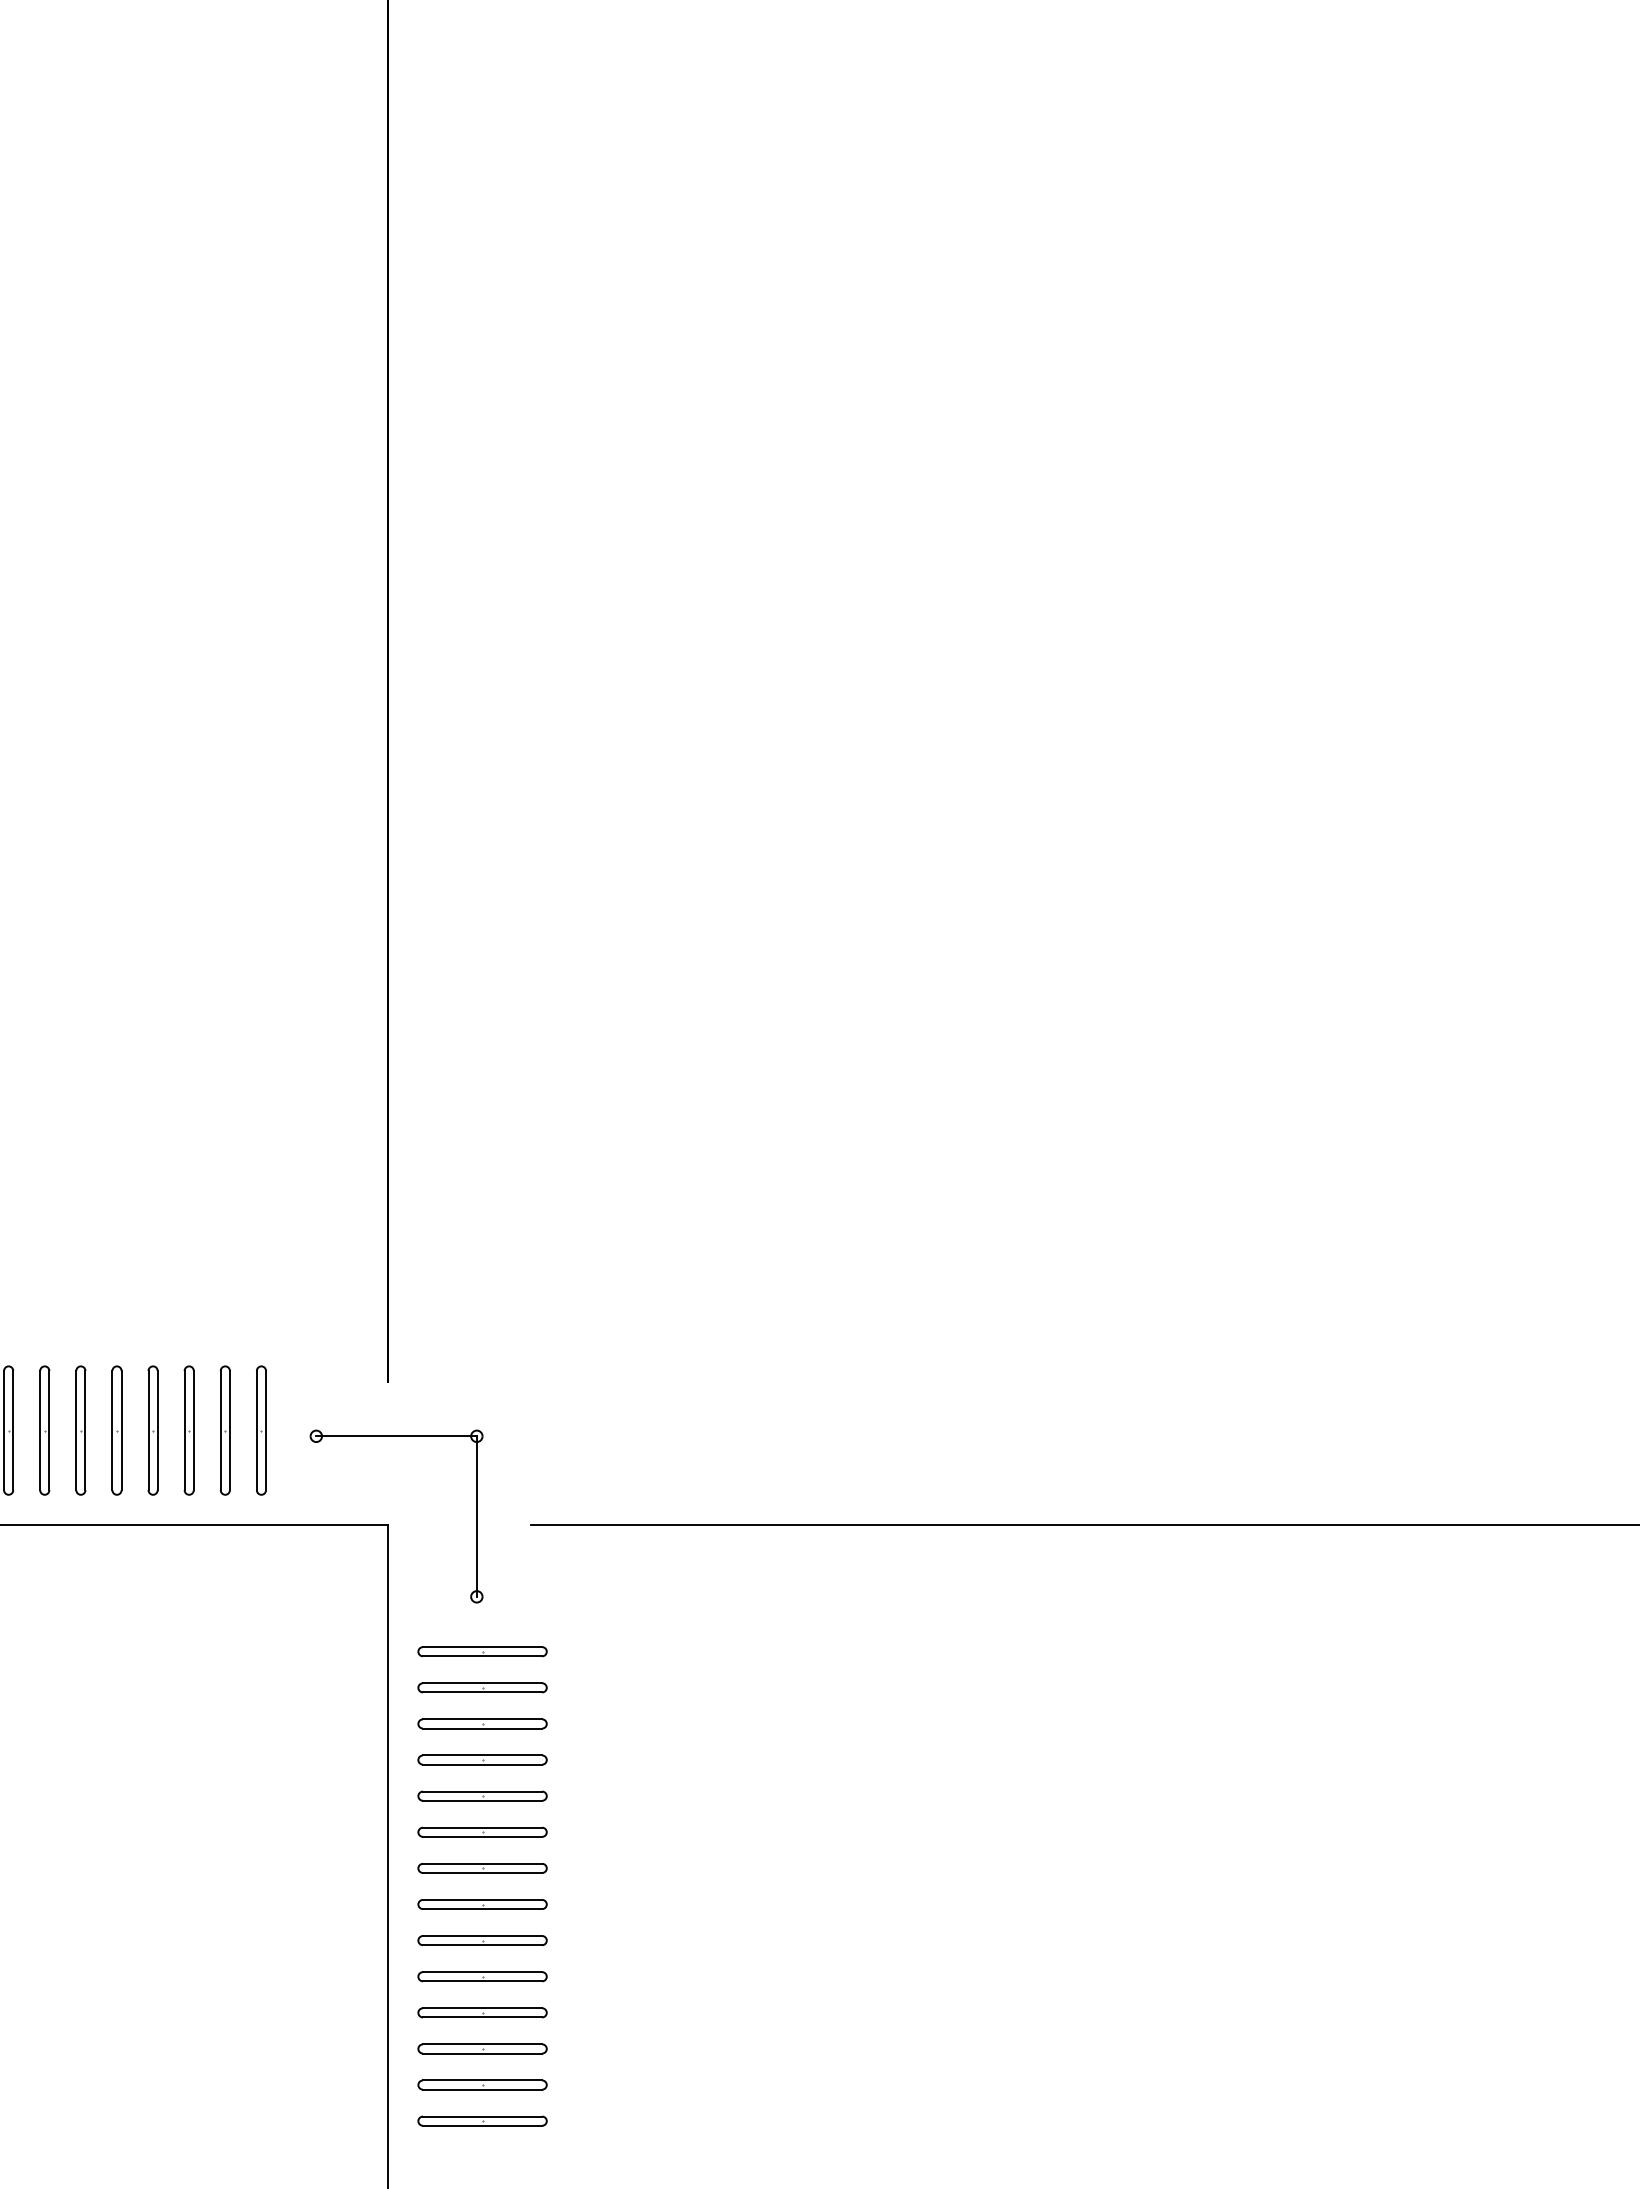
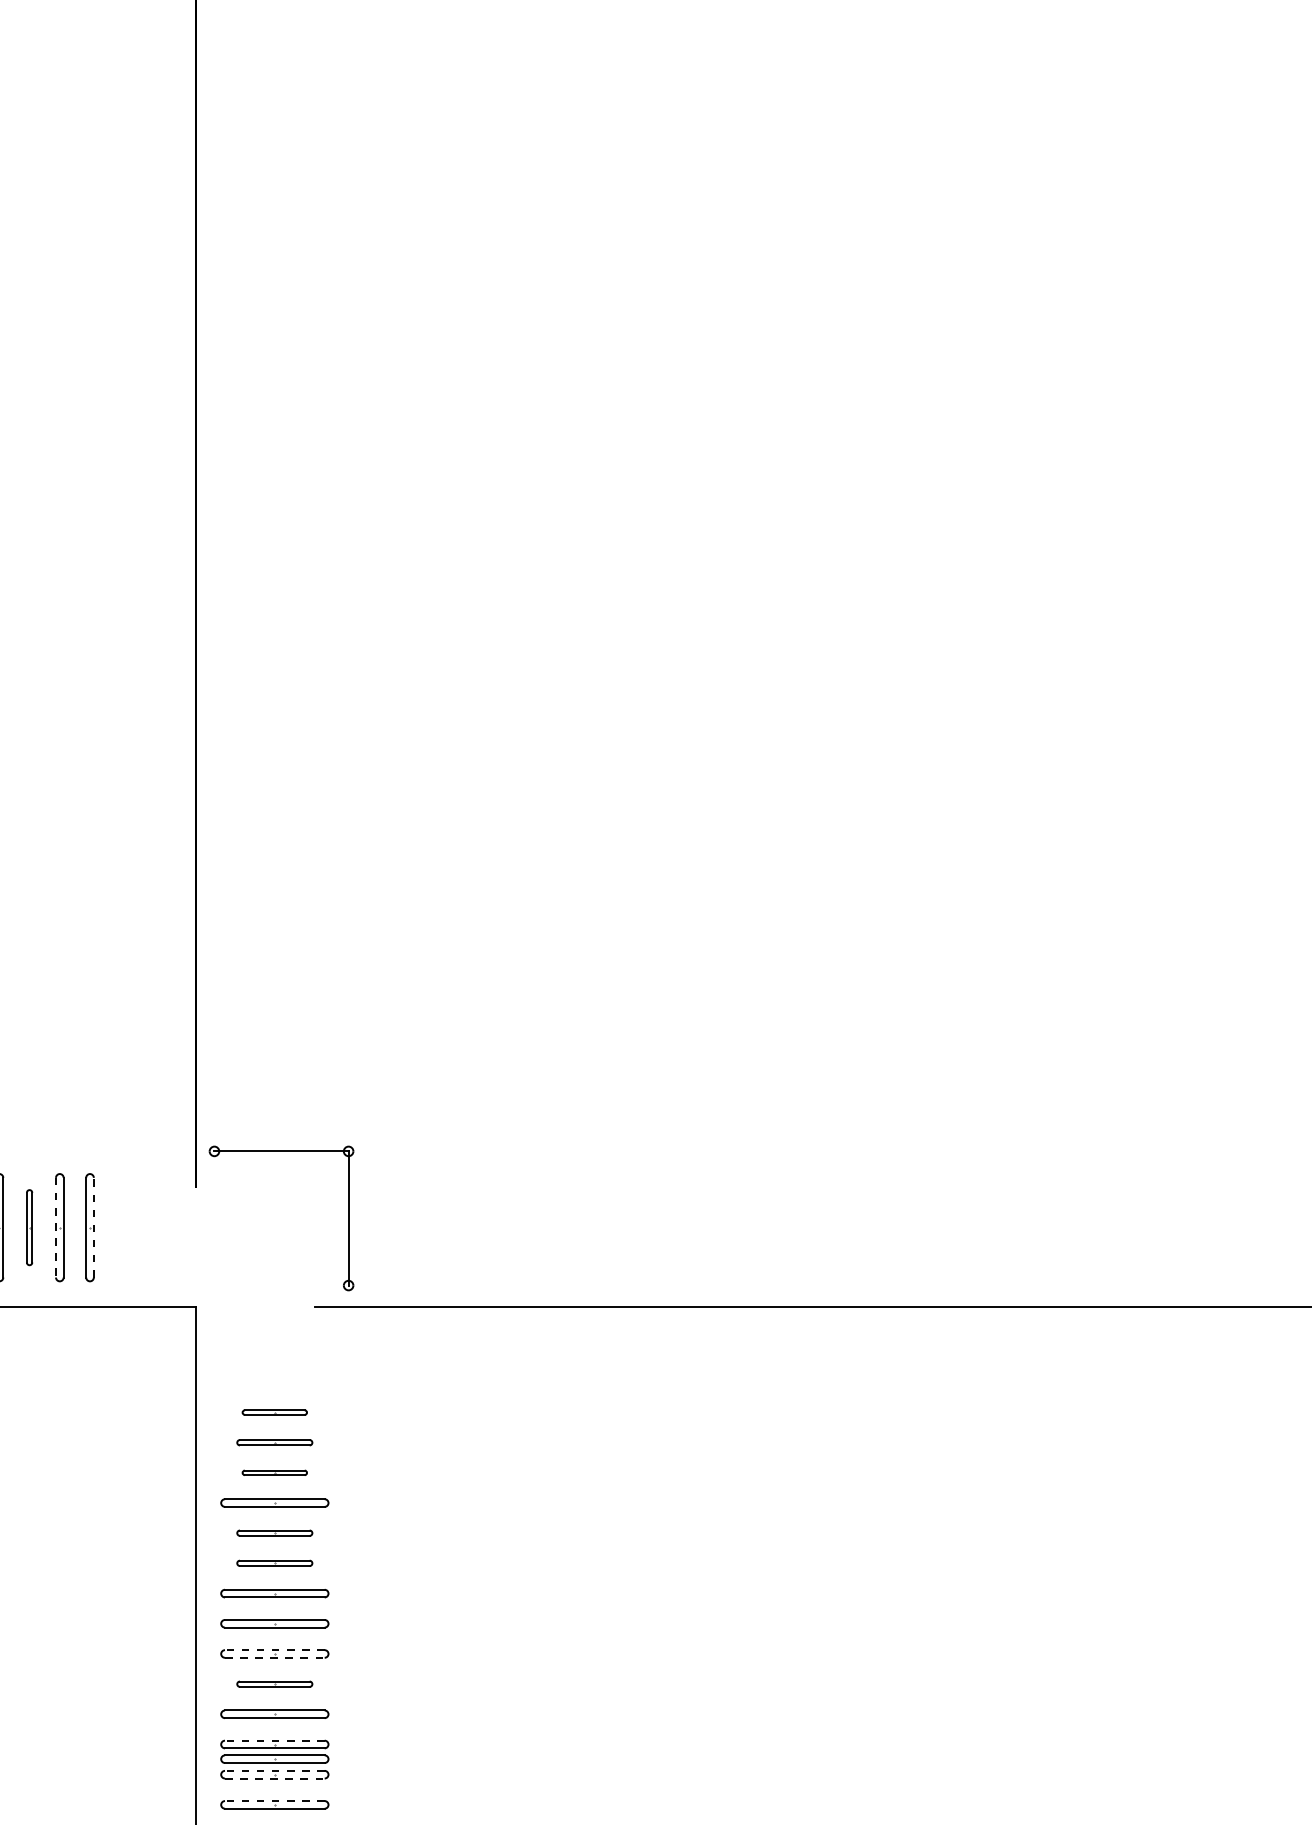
part: (188, 1430) -> (29, 1227), size x0.7
line: (220, 1430) -> (55, 1227), solid -> dashed
line: (266, 1430) -> (94, 1227), solid -> dashed
part: (396, 1436) -> (281, 1151), moved
part: (482, 1651) -> (274, 1412), size x0.6
part: (482, 1687) -> (274, 1442), size x0.7
part: (482, 1723) -> (274, 1472), size x0.6
part: (482, 1795) -> (274, 1532), size x0.7
part: (482, 1831) -> (274, 1562), size x0.7
line: (482, 1936) -> (274, 1650), solid -> dashed
line: (482, 1945) -> (274, 1658), solid -> dashed
part: (482, 1976) -> (274, 1683), size x0.7
line: (482, 2044) -> (274, 1740), solid -> dashed
part: (482, 2066) -> (274, 1759), added
line: (482, 2080) -> (274, 1770), solid -> dashed
line: (482, 2089) -> (274, 1778), solid -> dashed
line: (482, 2116) -> (274, 1800), solid -> dashed

